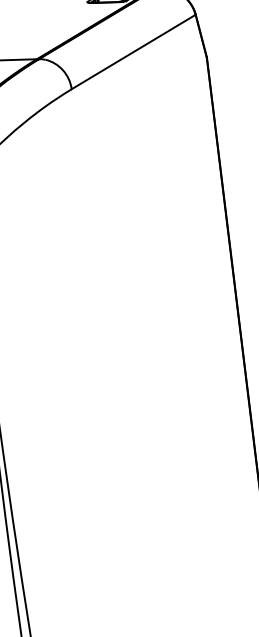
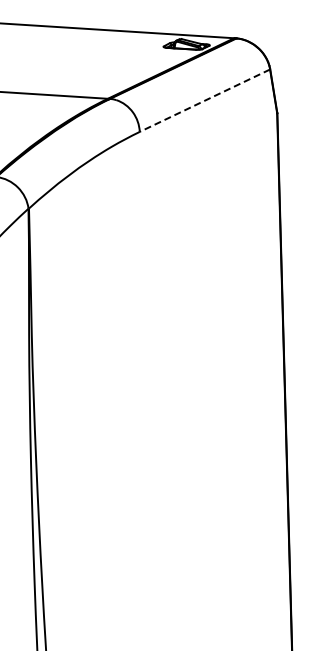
line: (133, 51) -> (204, 100), solid -> dashed

